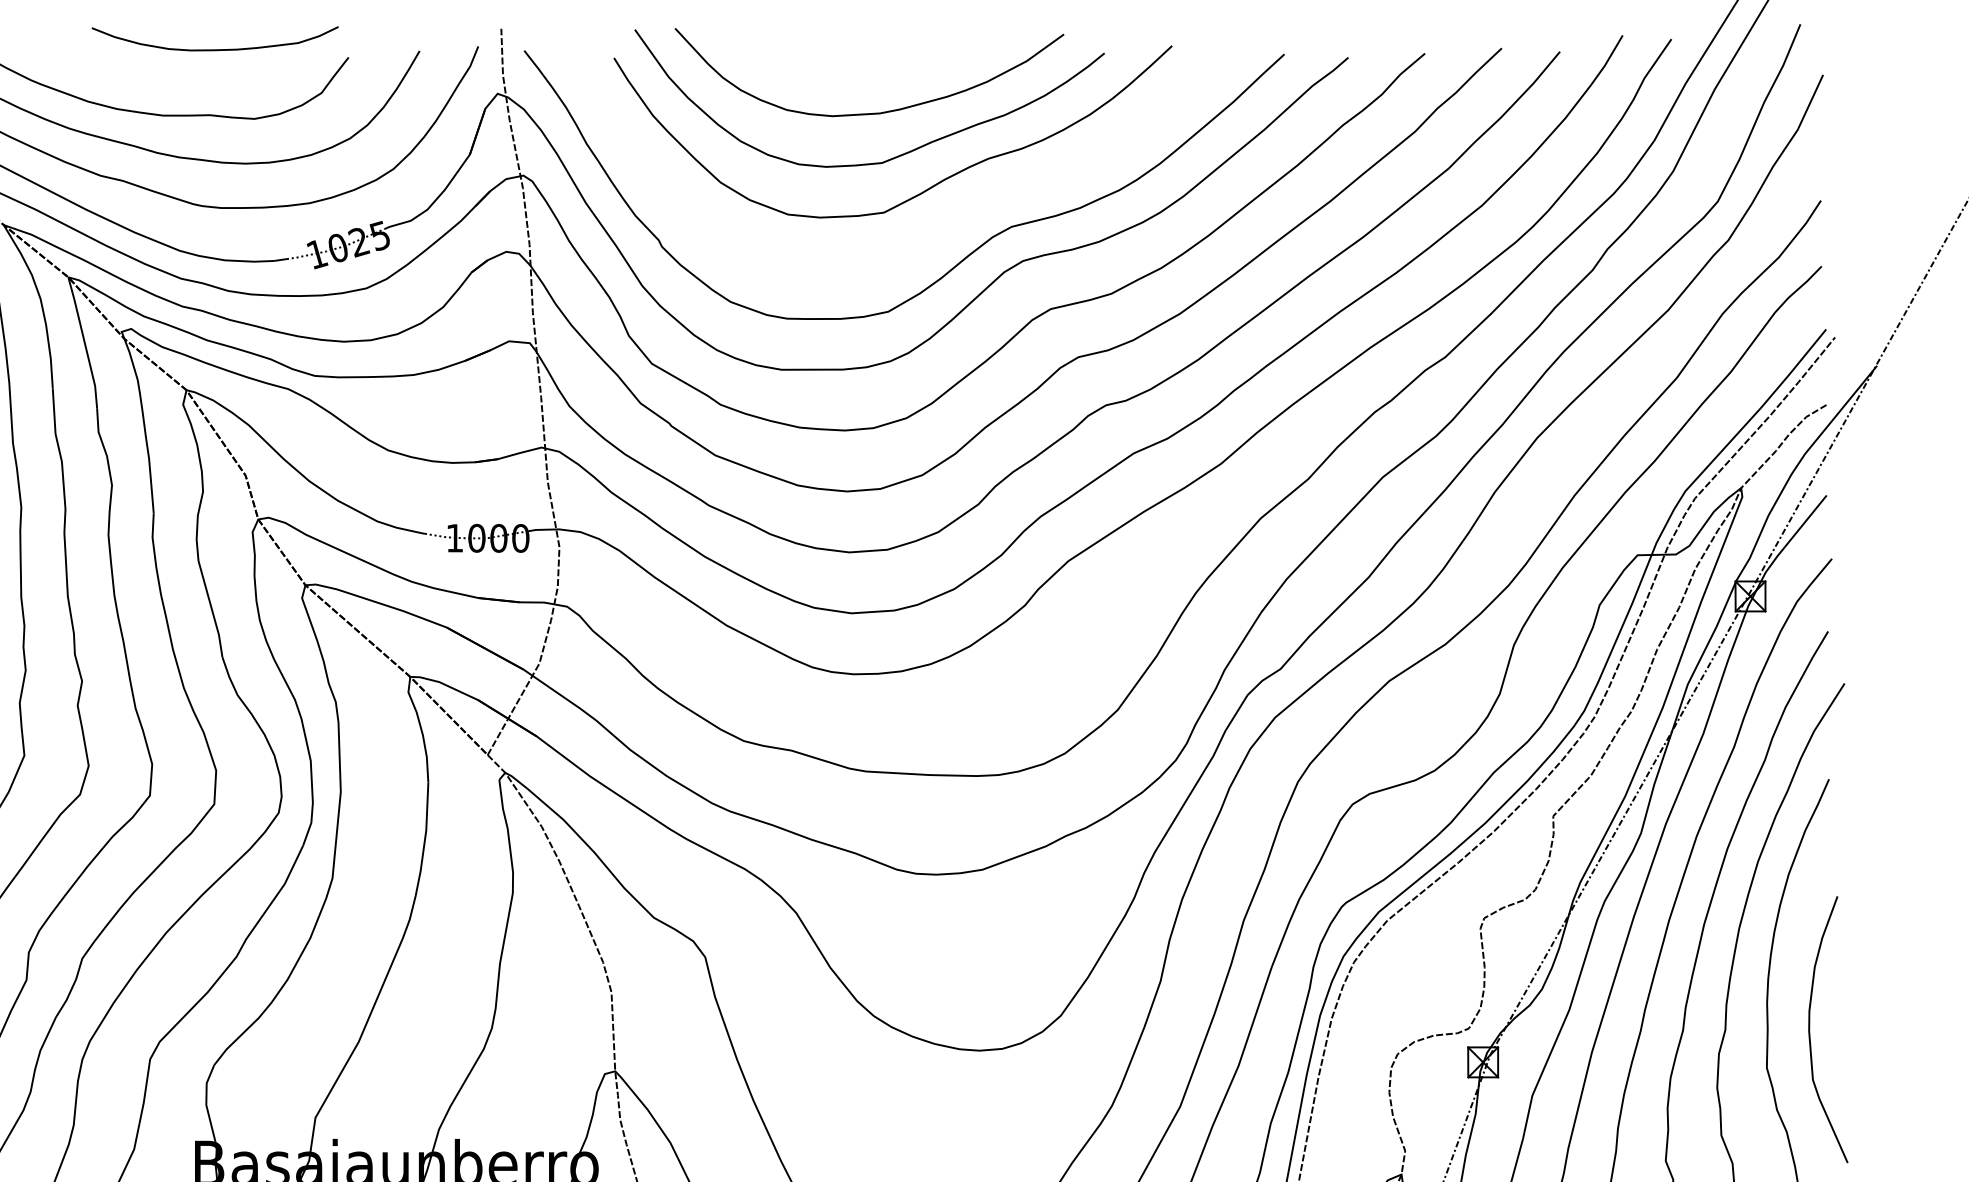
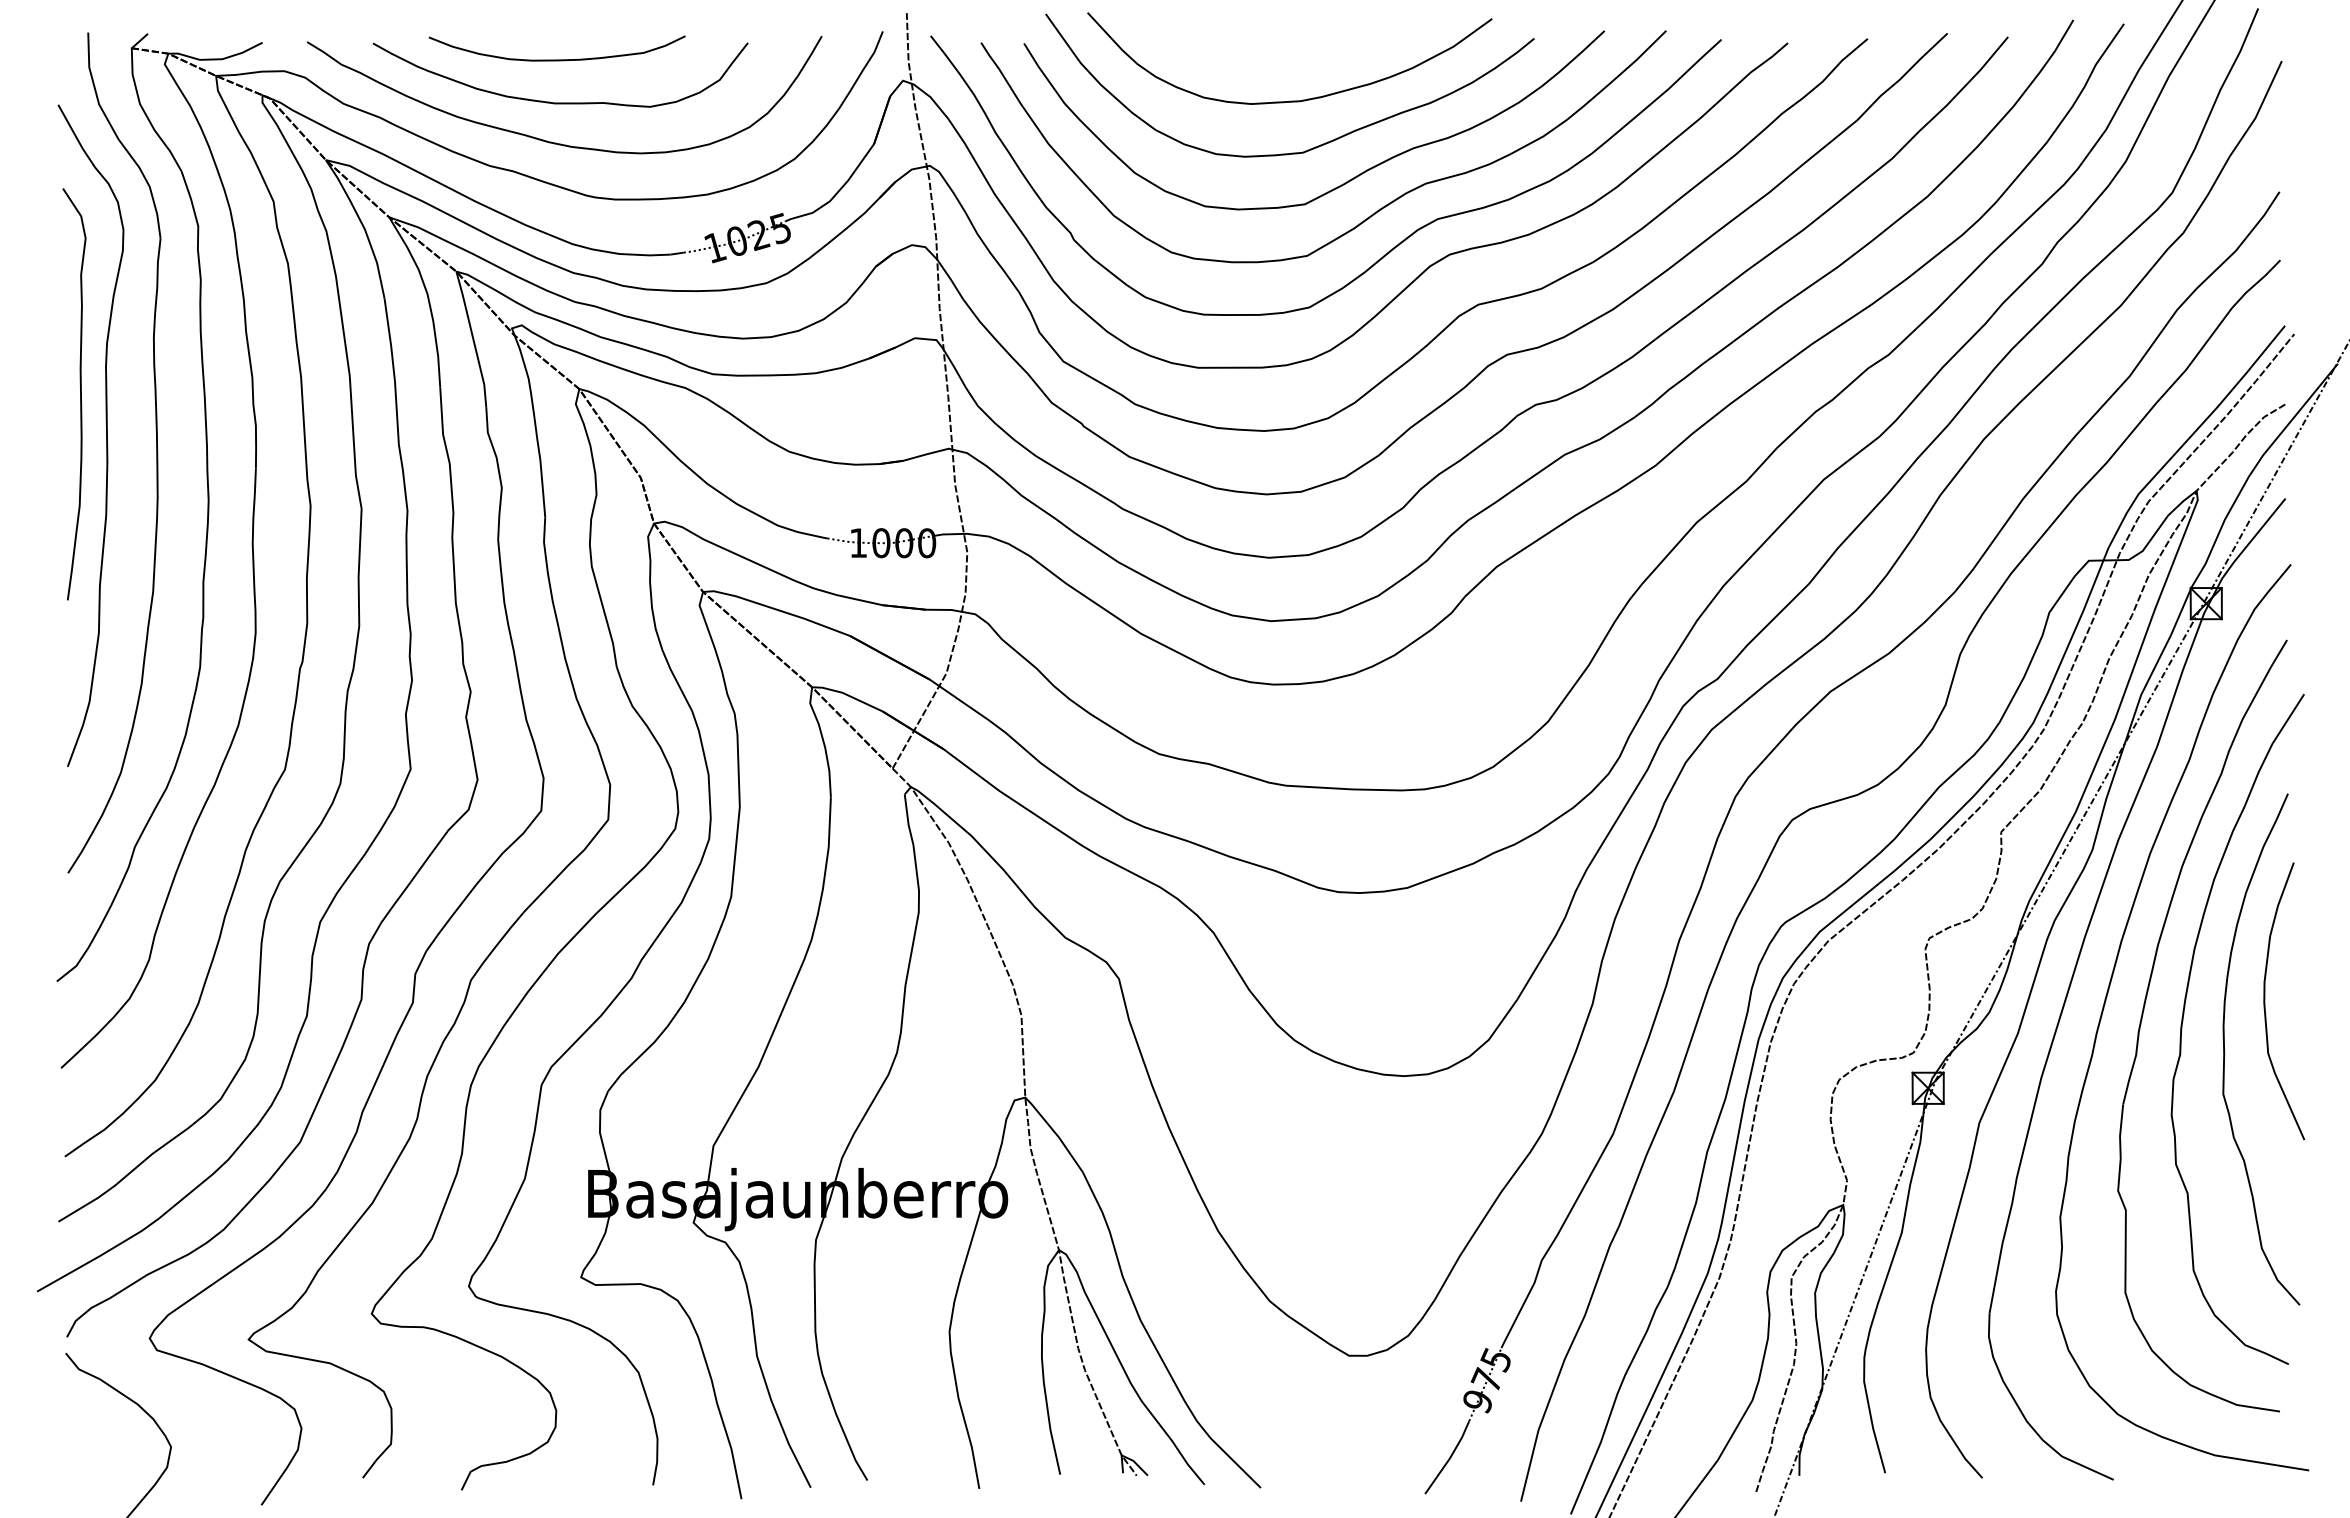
curve: (214, 49) -> (556, 59), moved
curve: (948, 222) -> (1371, 214), added
curve: (1810, 1029) -> (2265, 1001), moved

